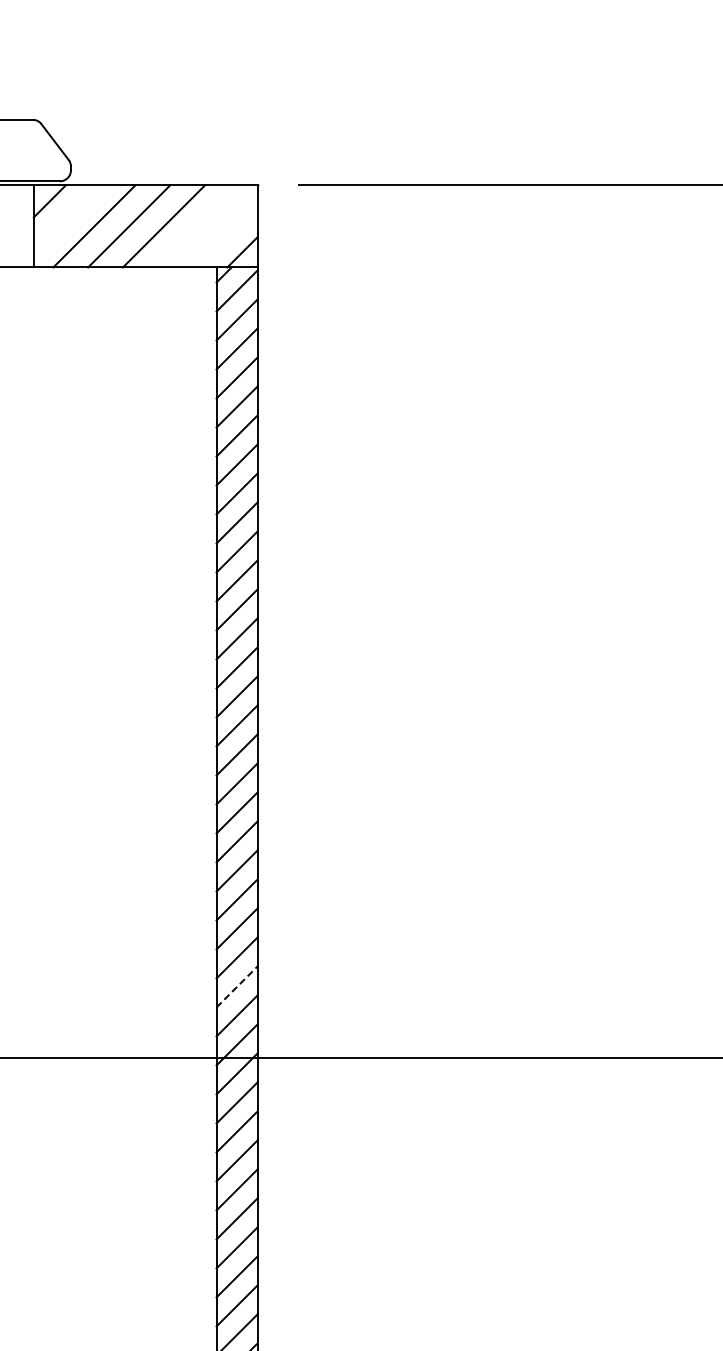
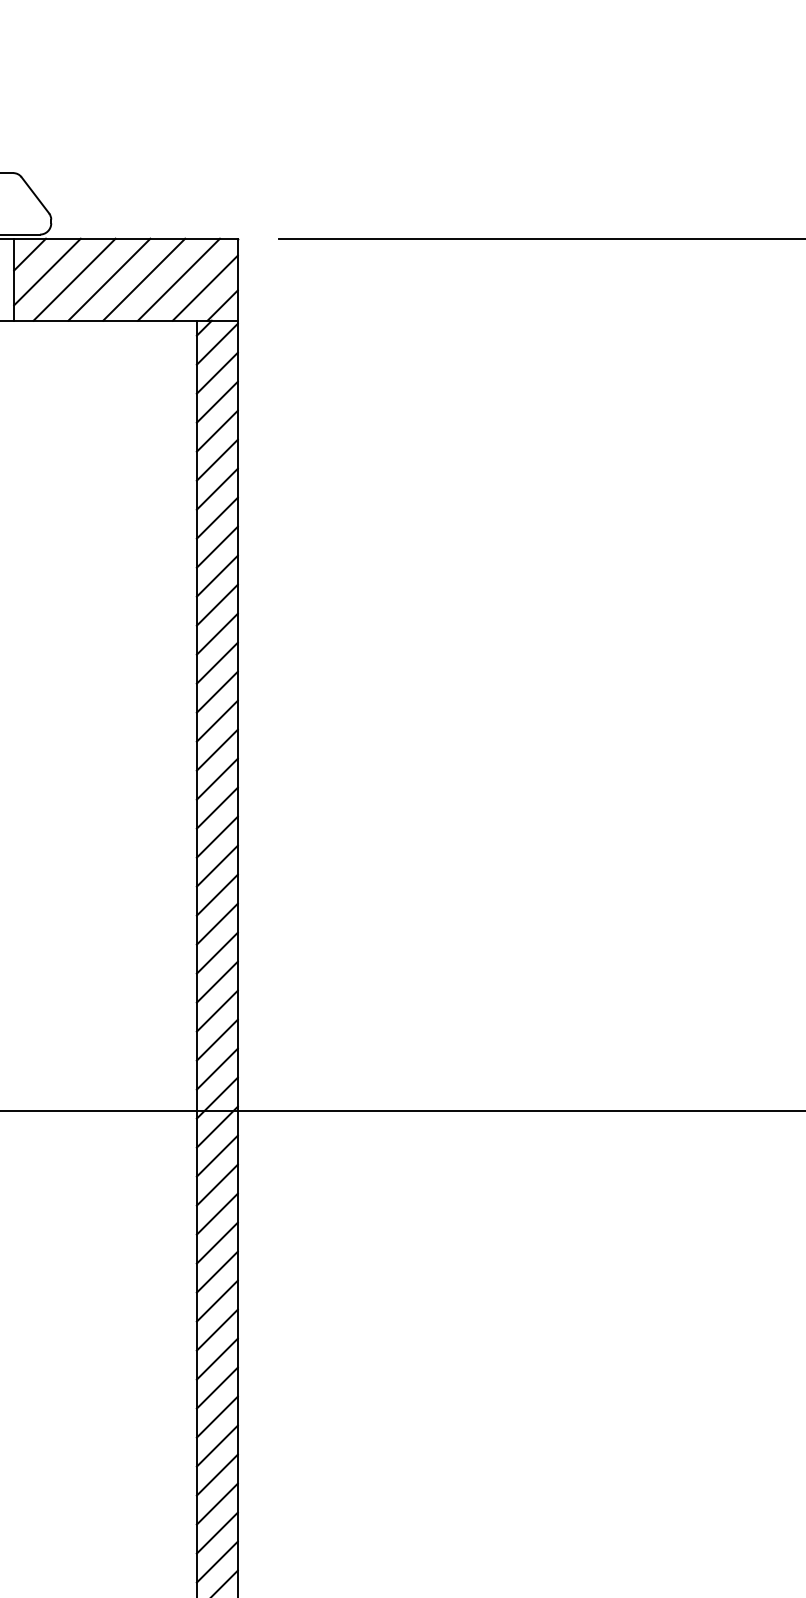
line: (67, 218) -> (47, 271), added
line: (198, 226) -> (178, 279), added
line: (224, 234) -> (204, 287), added
line: (237, 987) -> (217, 1040), dashed -> solid

